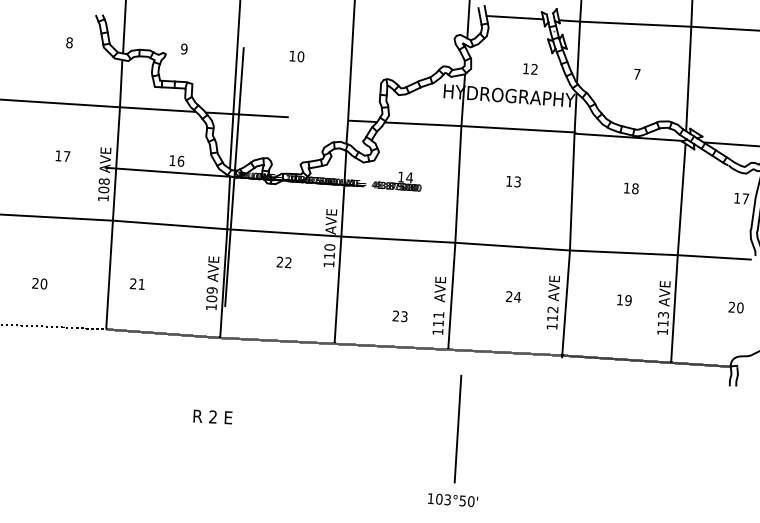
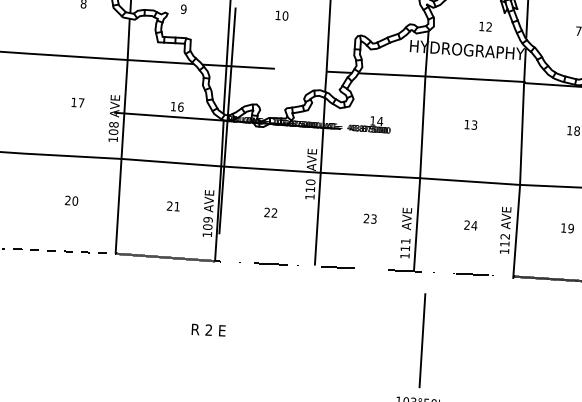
text: (283, 262) -> (270, 212), moved
text: (39, 283) -> (71, 200), moved
text: (136, 283) -> (172, 205), moved
text: (399, 316) -> (369, 218), moved

